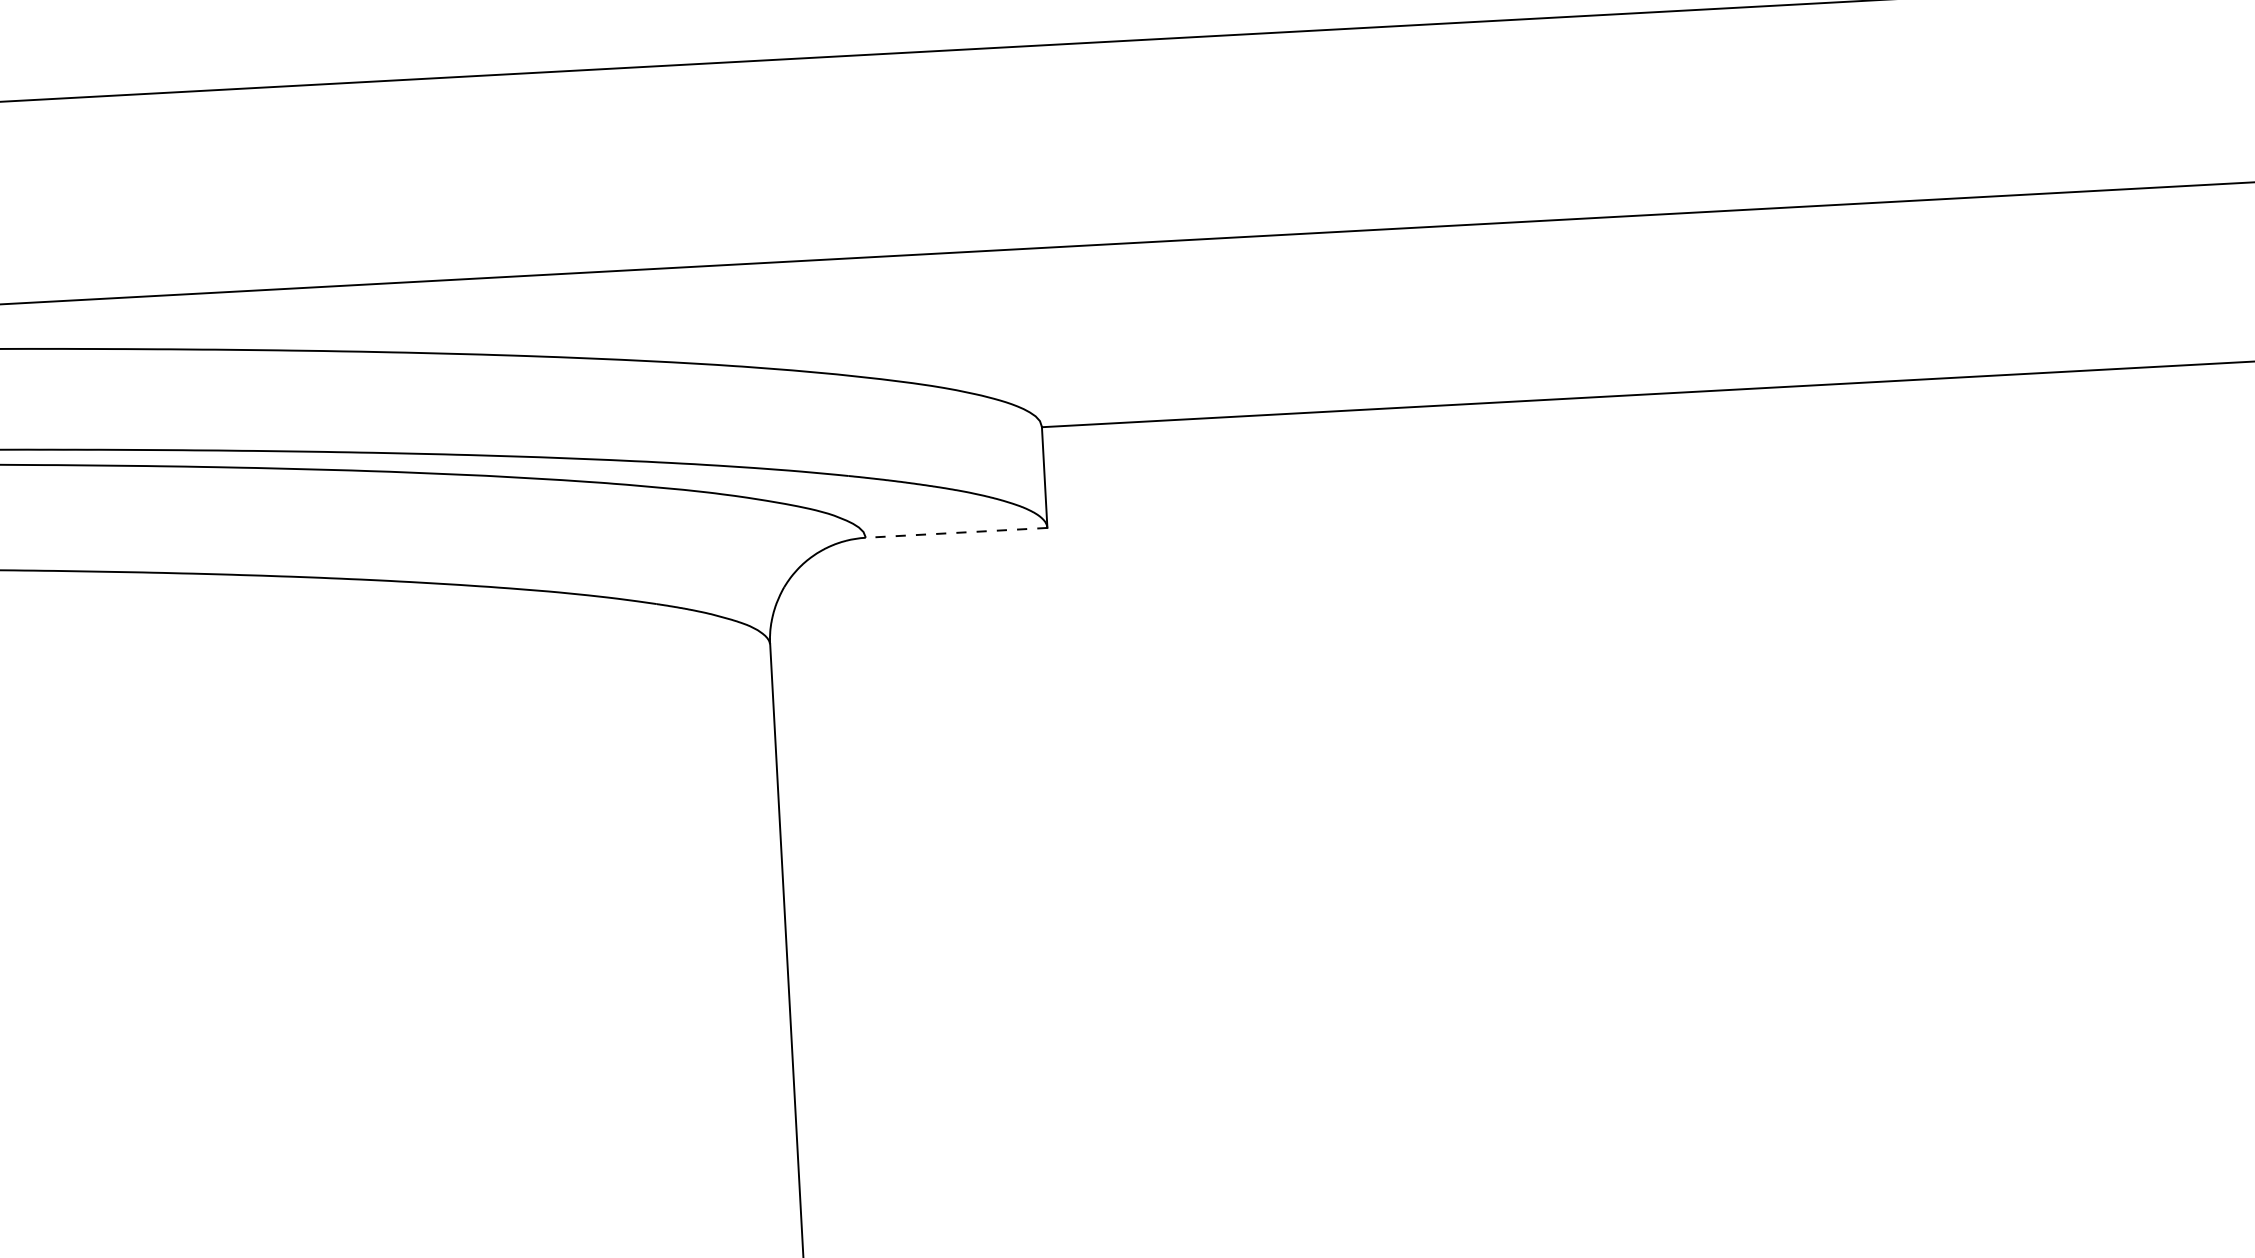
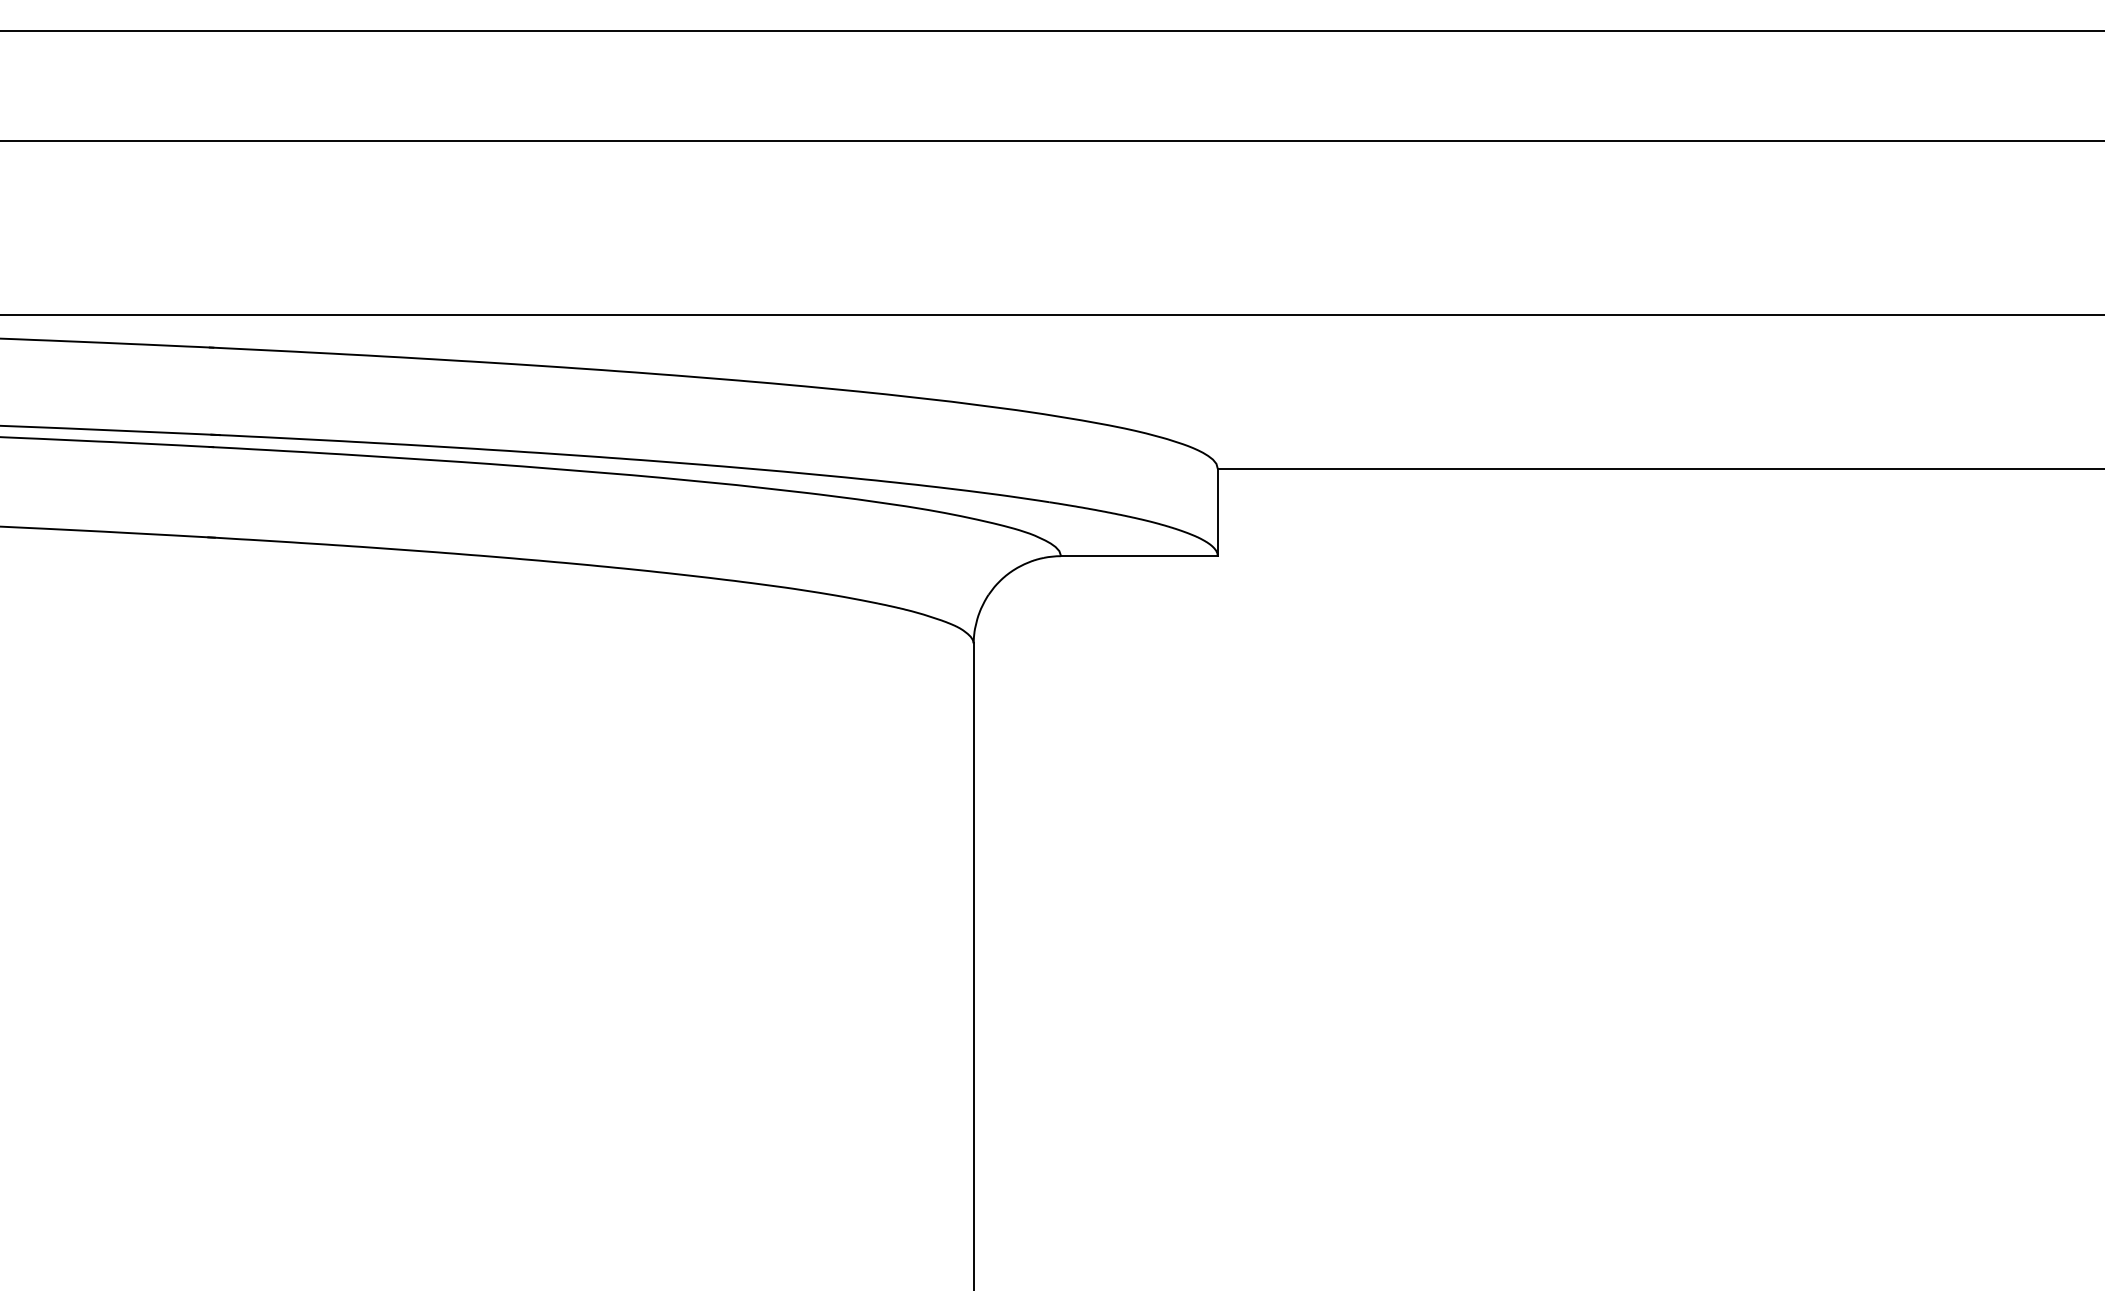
line: (955, 533) -> (1138, 556), dashed -> solid

